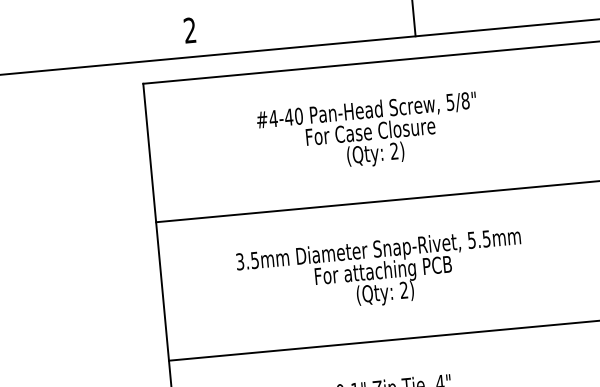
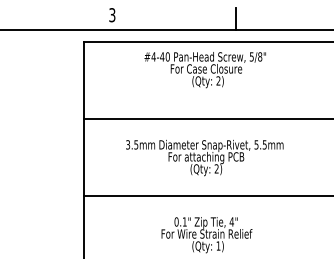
text: (190, 31) -> (112, 15), 2 -> 3
text: (367, 134) -> (204, 70), moved

